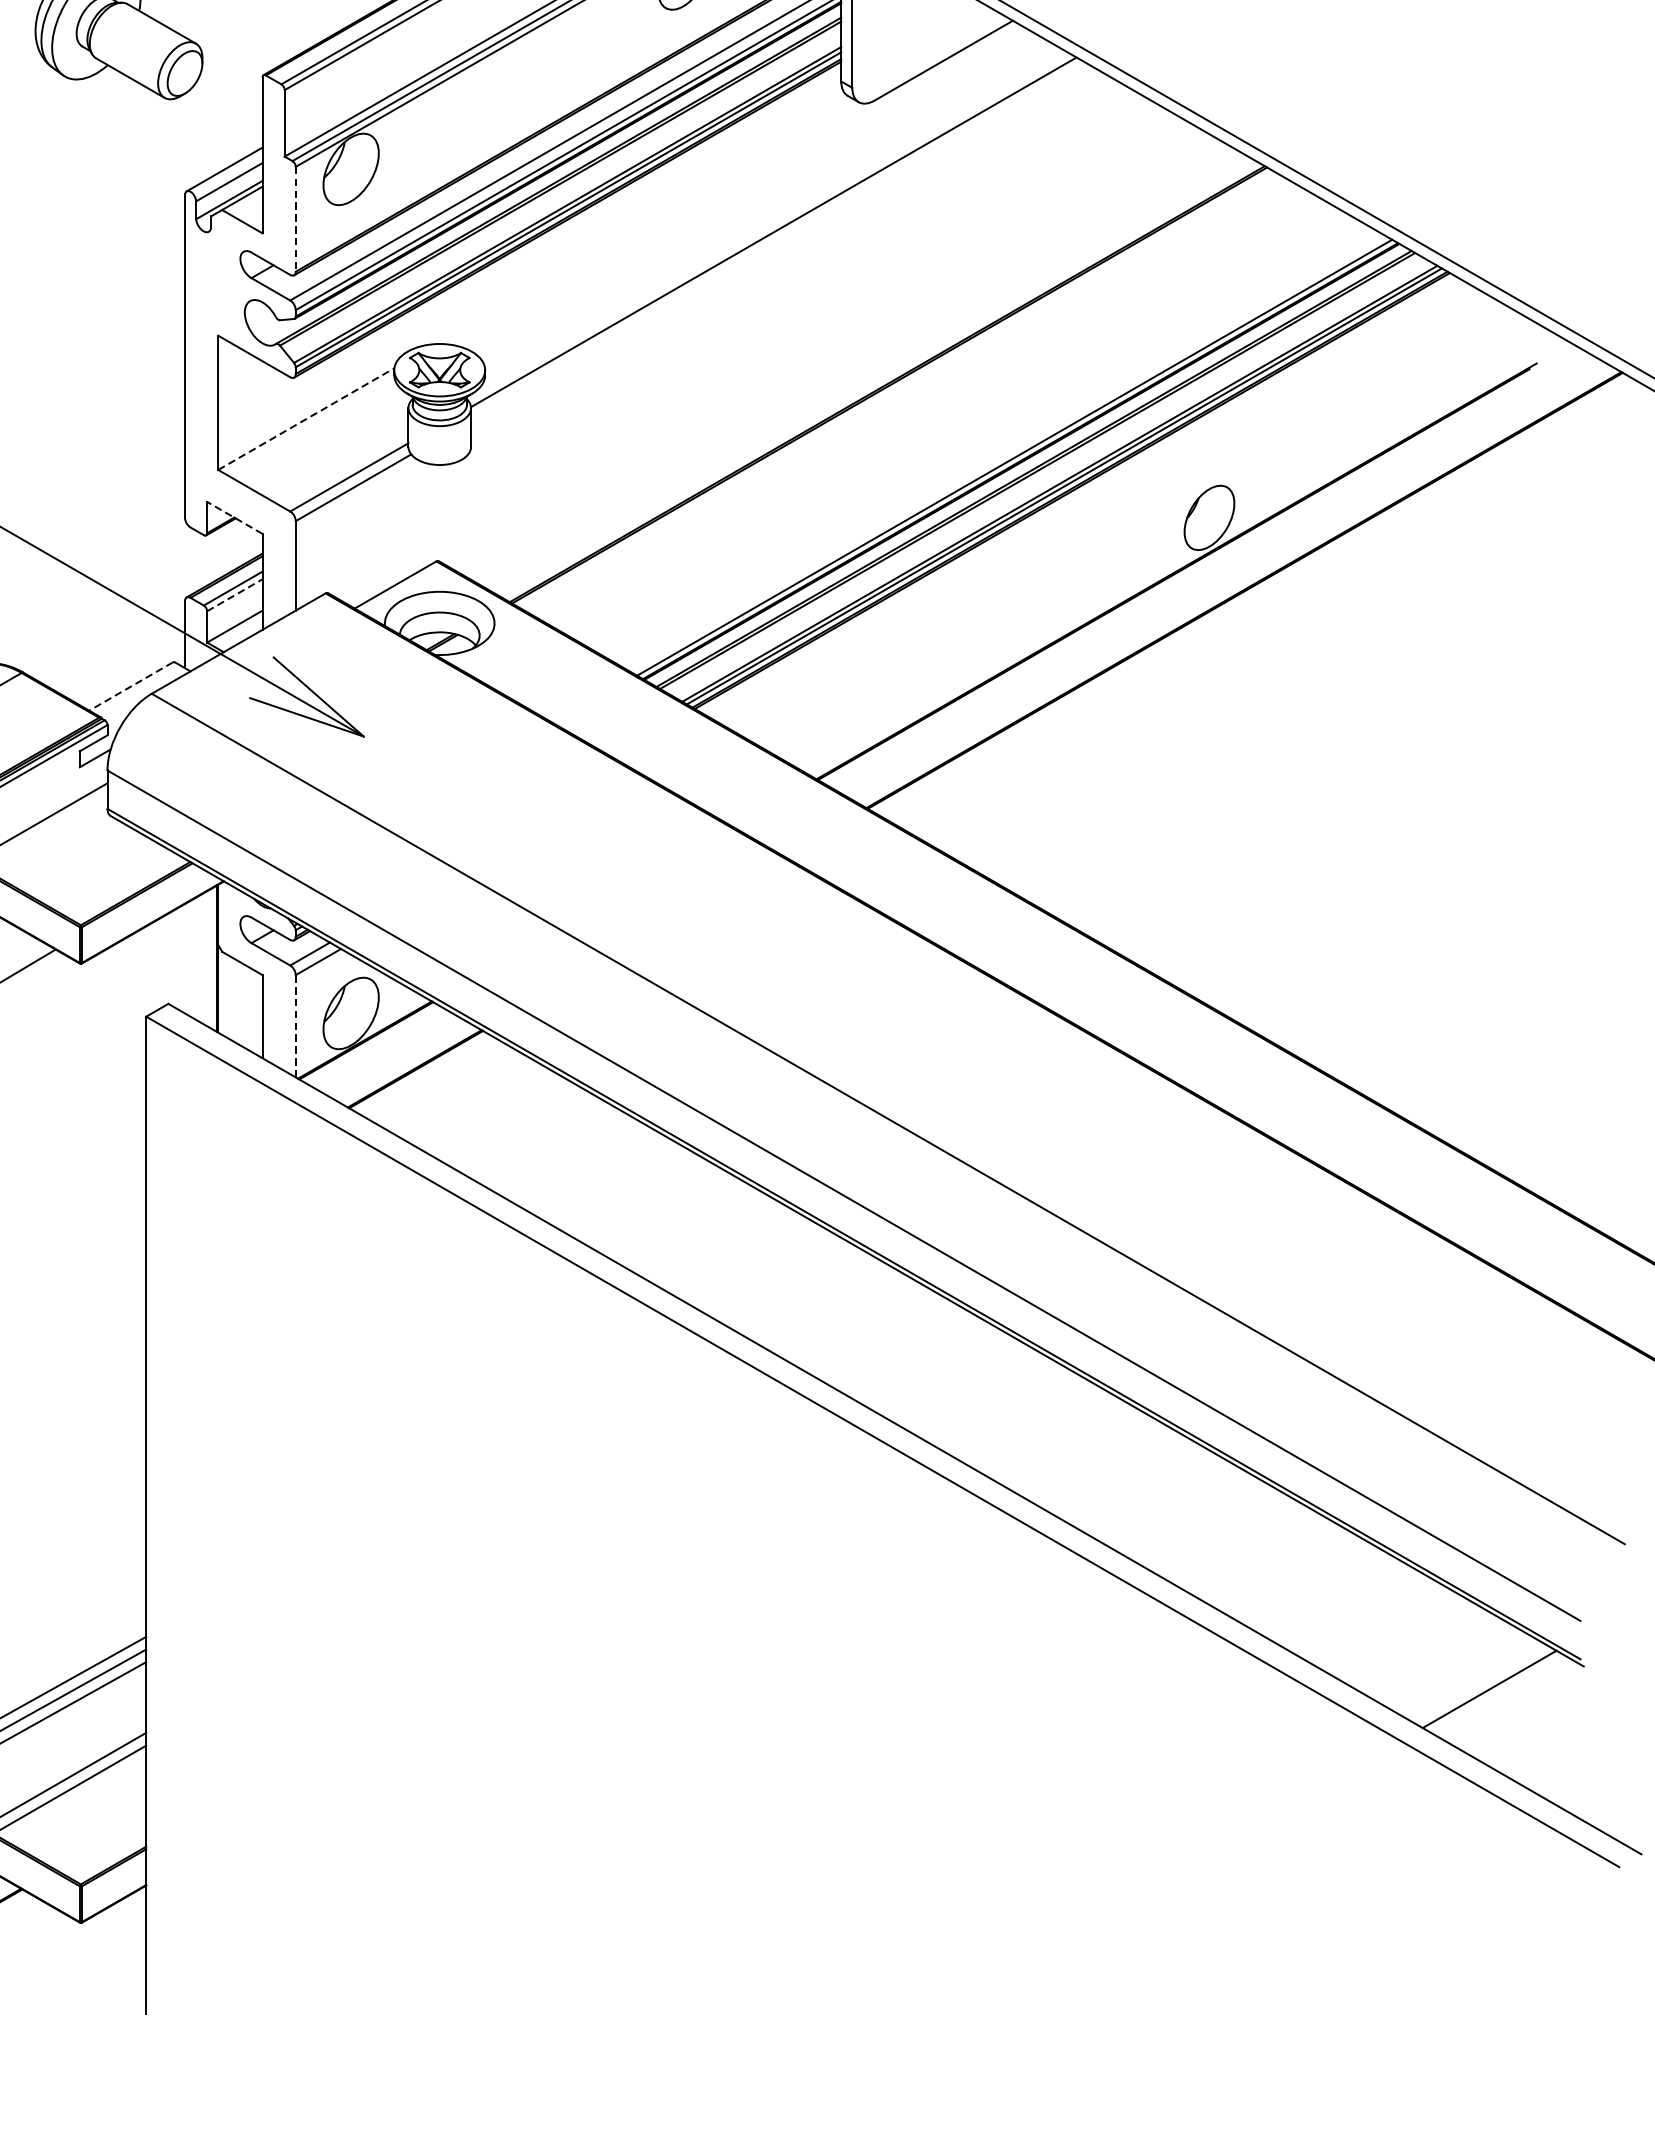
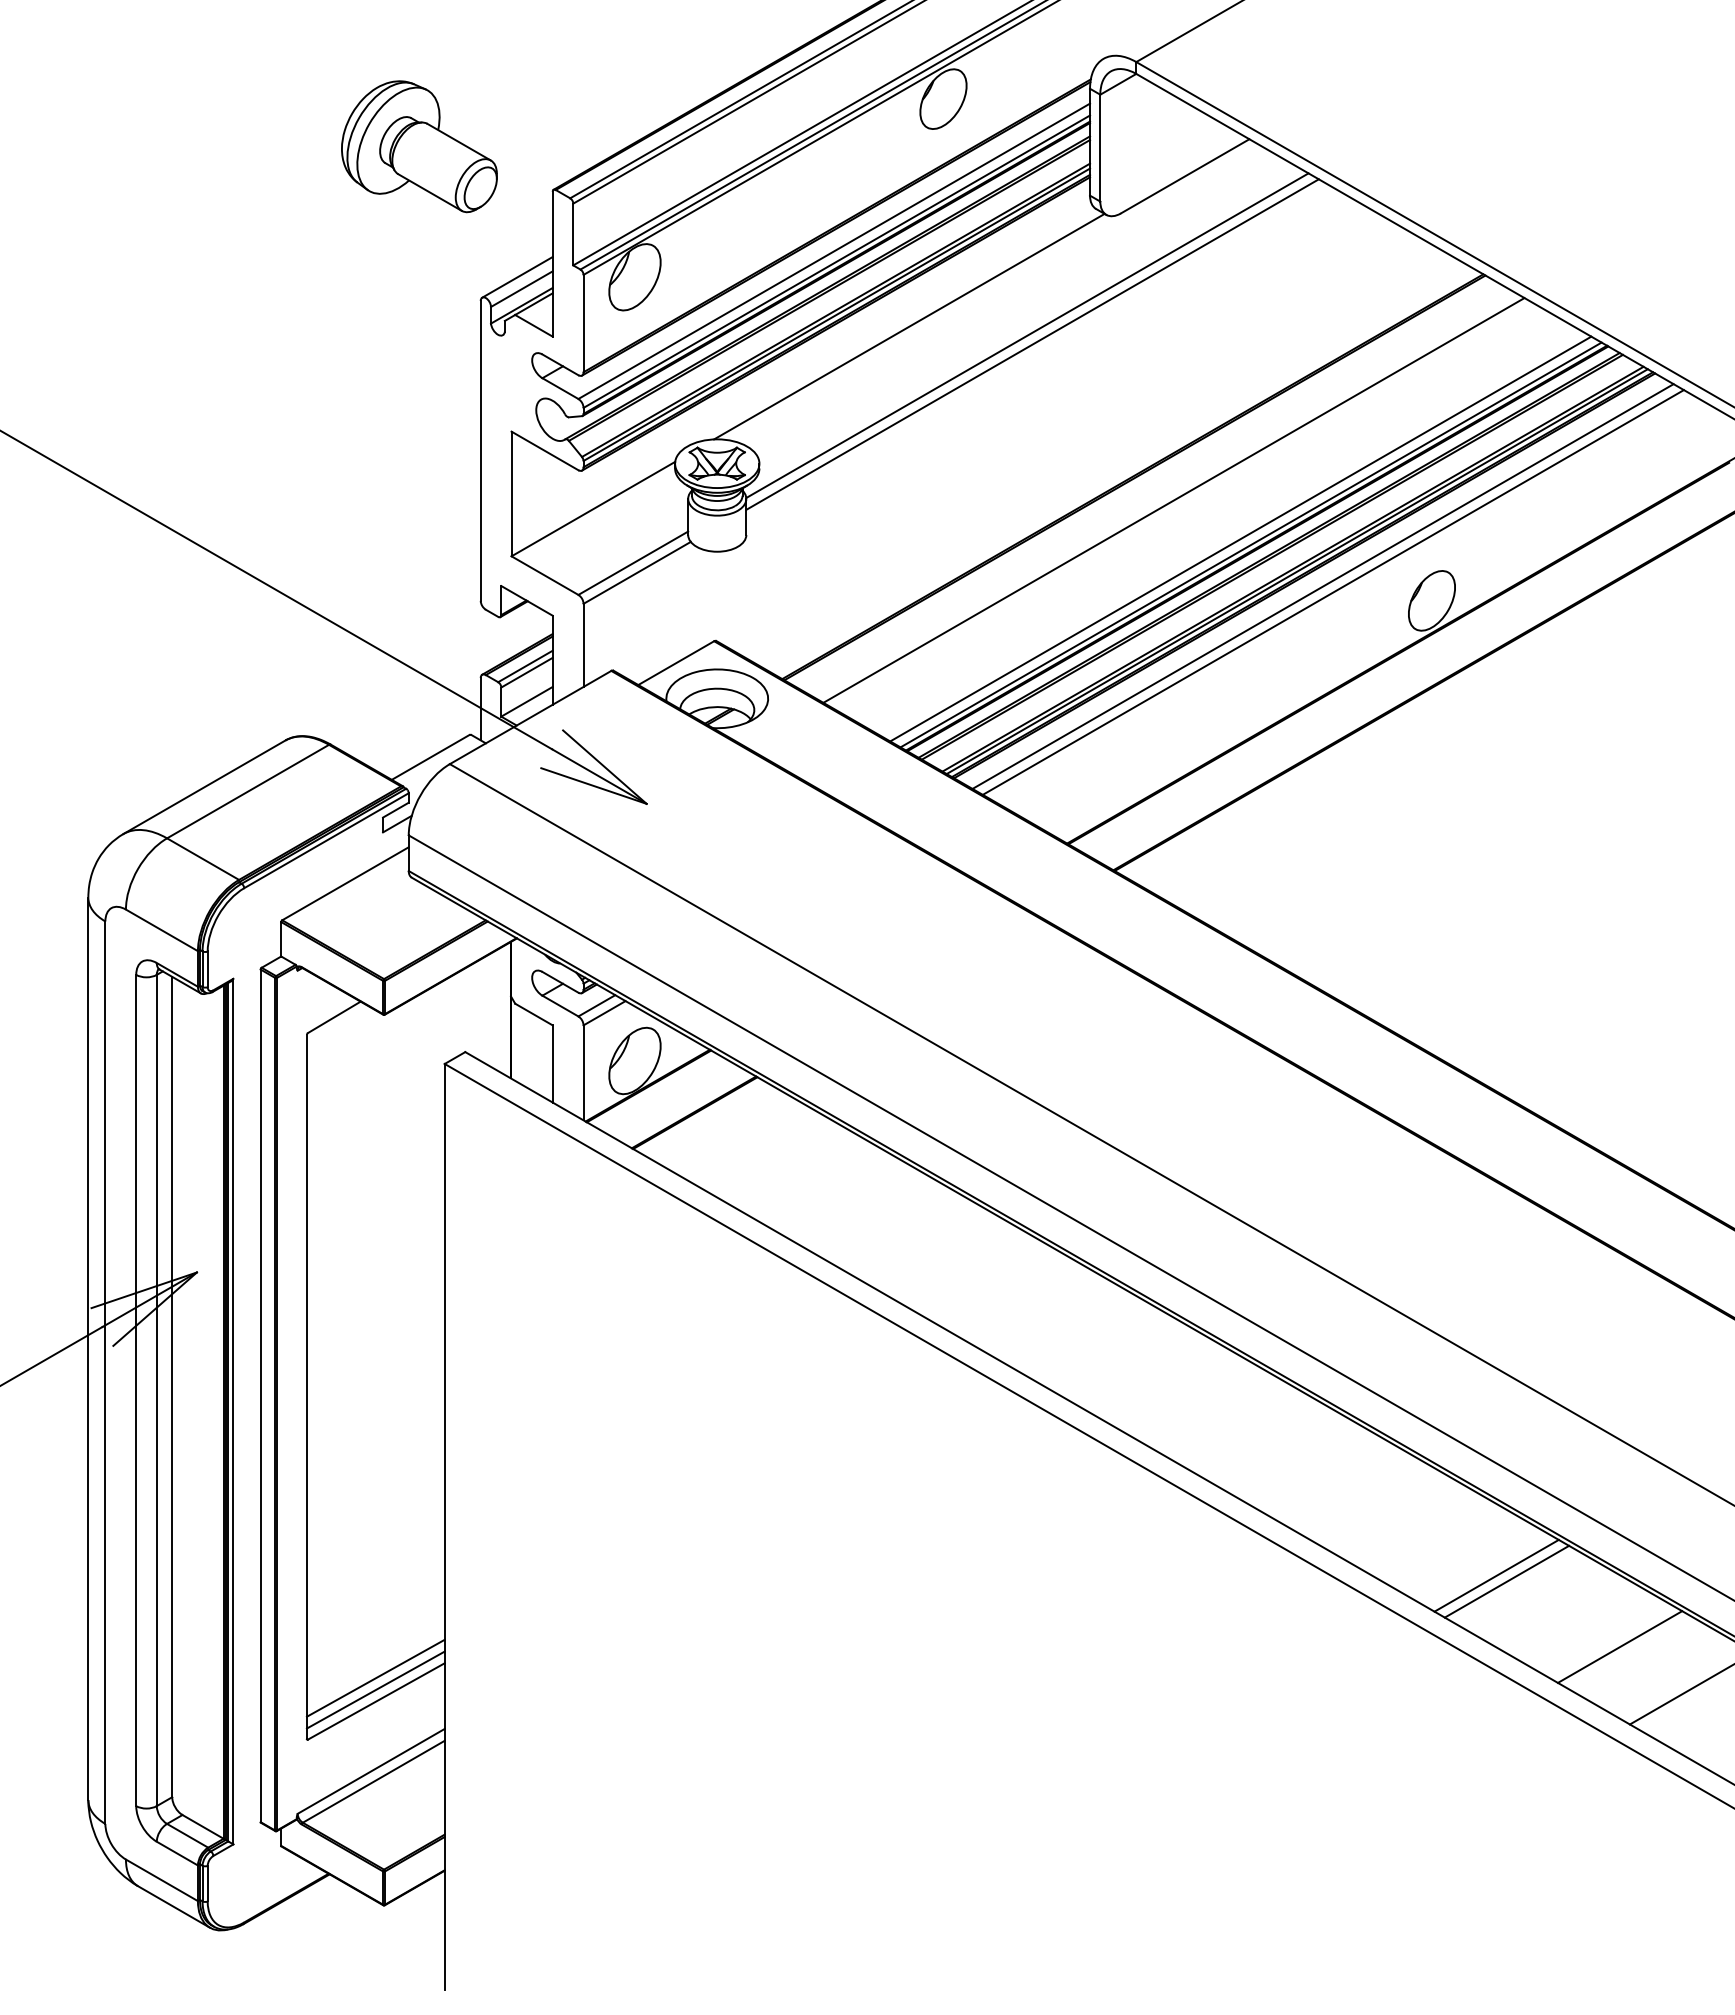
line: (295, 219) -> (583, 323), dashed -> solid
line: (646, 222) -> (909, 326), added
line: (779, 241) -> (1032, 344), added
line: (931, 409) -> (1173, 500), added
line: (306, 418) -> (593, 508), dashed -> solid
line: (1003, 450) -> (1240, 538), added
line: (1091, 502) -> (1322, 586), added
line: (1102, 508) -> (1332, 592), added
line: (235, 517) -> (527, 600), dashed -> solid
line: (235, 595) -> (527, 672), dashed -> solid
line: (130, 686) -> (430, 757), dashed -> solid
line: (295, 1026) -> (583, 1073), dashed -> solid
line: (1278, 1567) -> (1496, 1575), added
line: (1289, 1574) -> (1506, 1581), added
line: (1411, 1644) -> (1619, 1646), added

